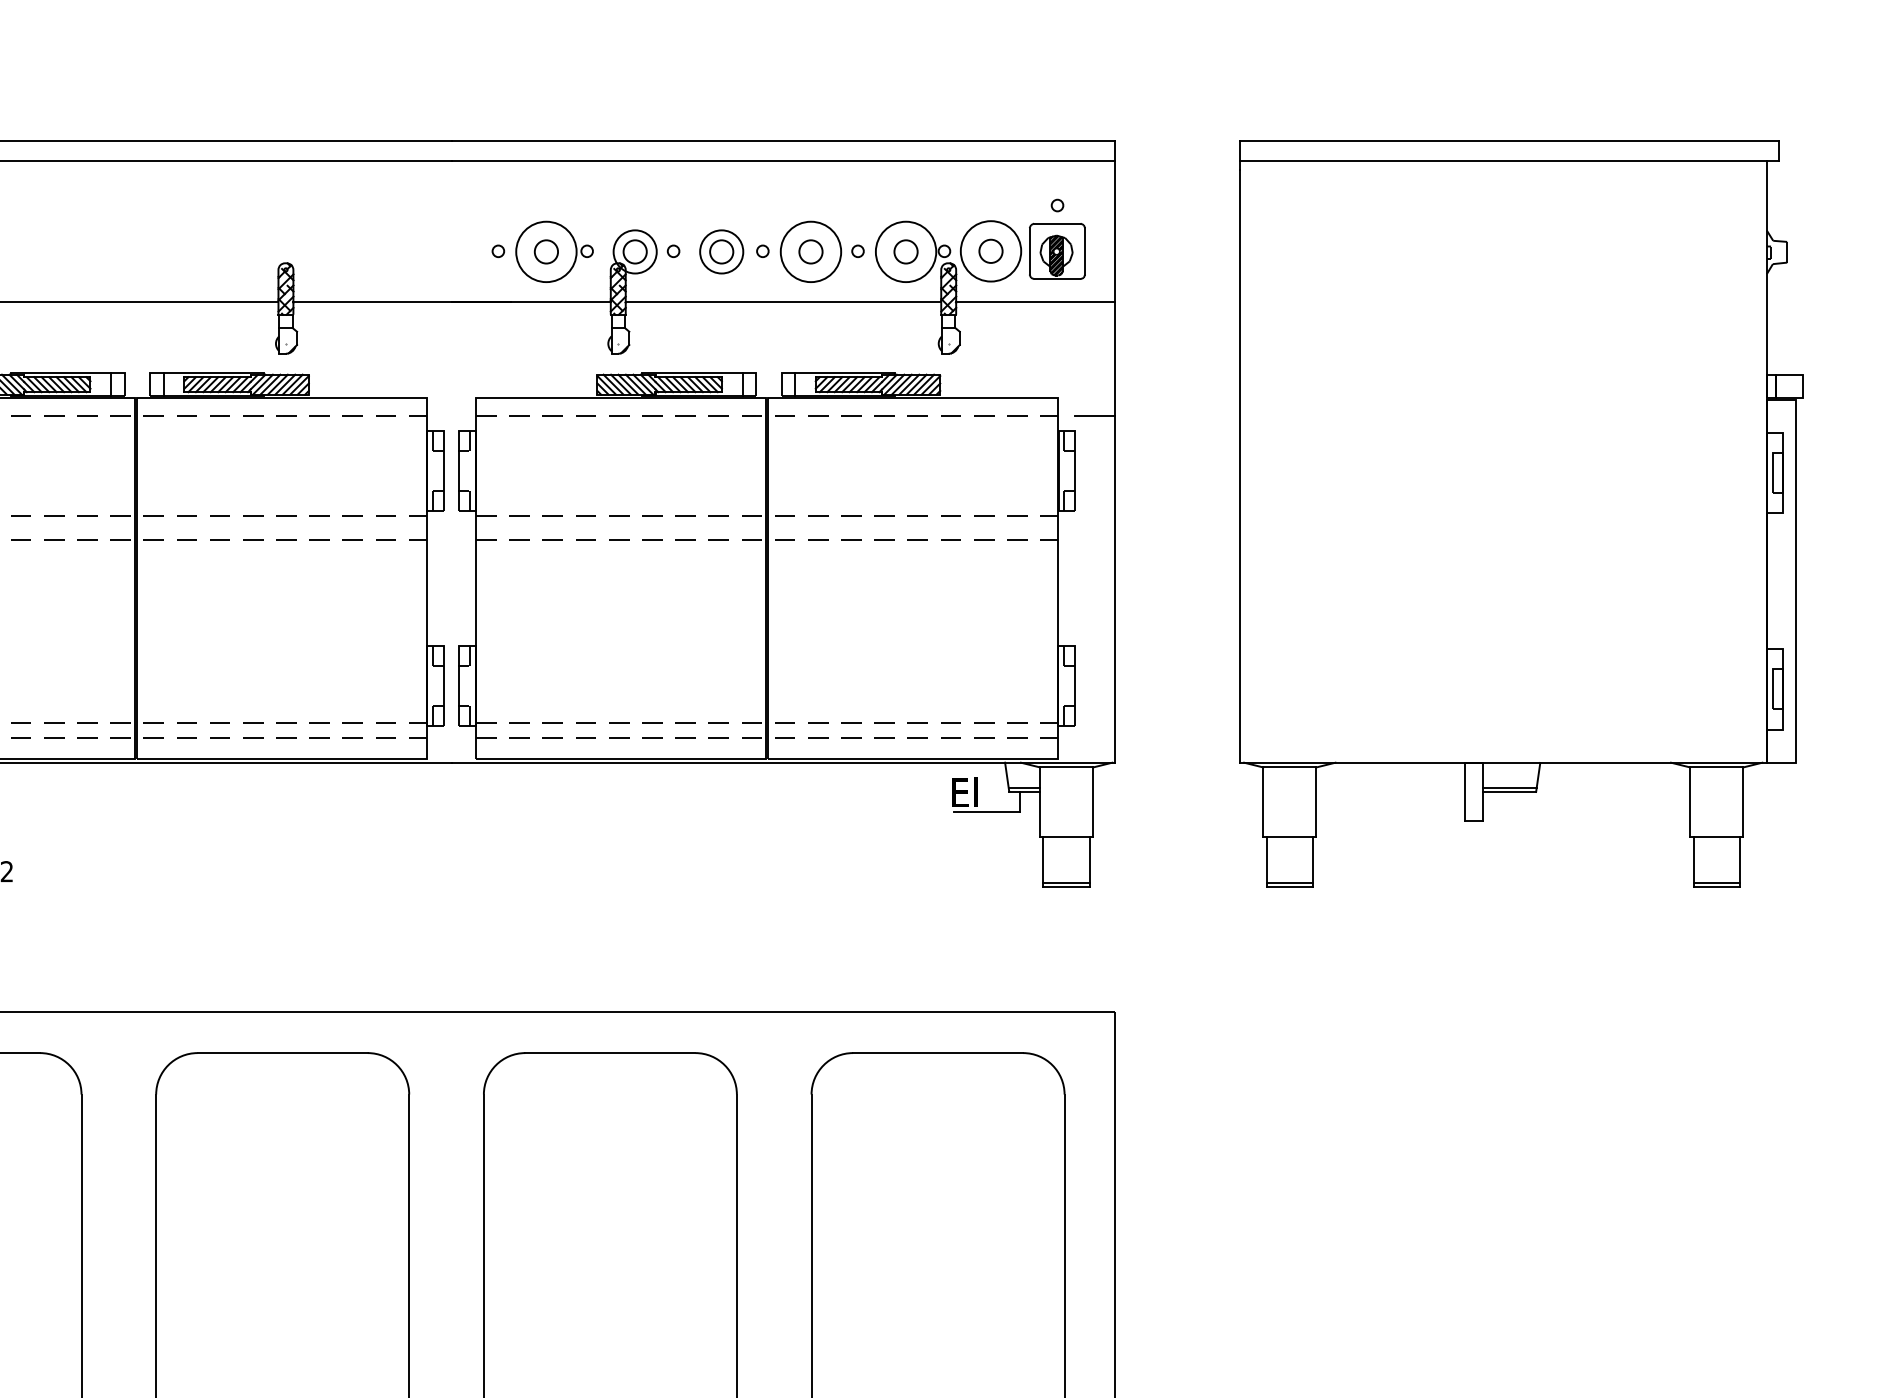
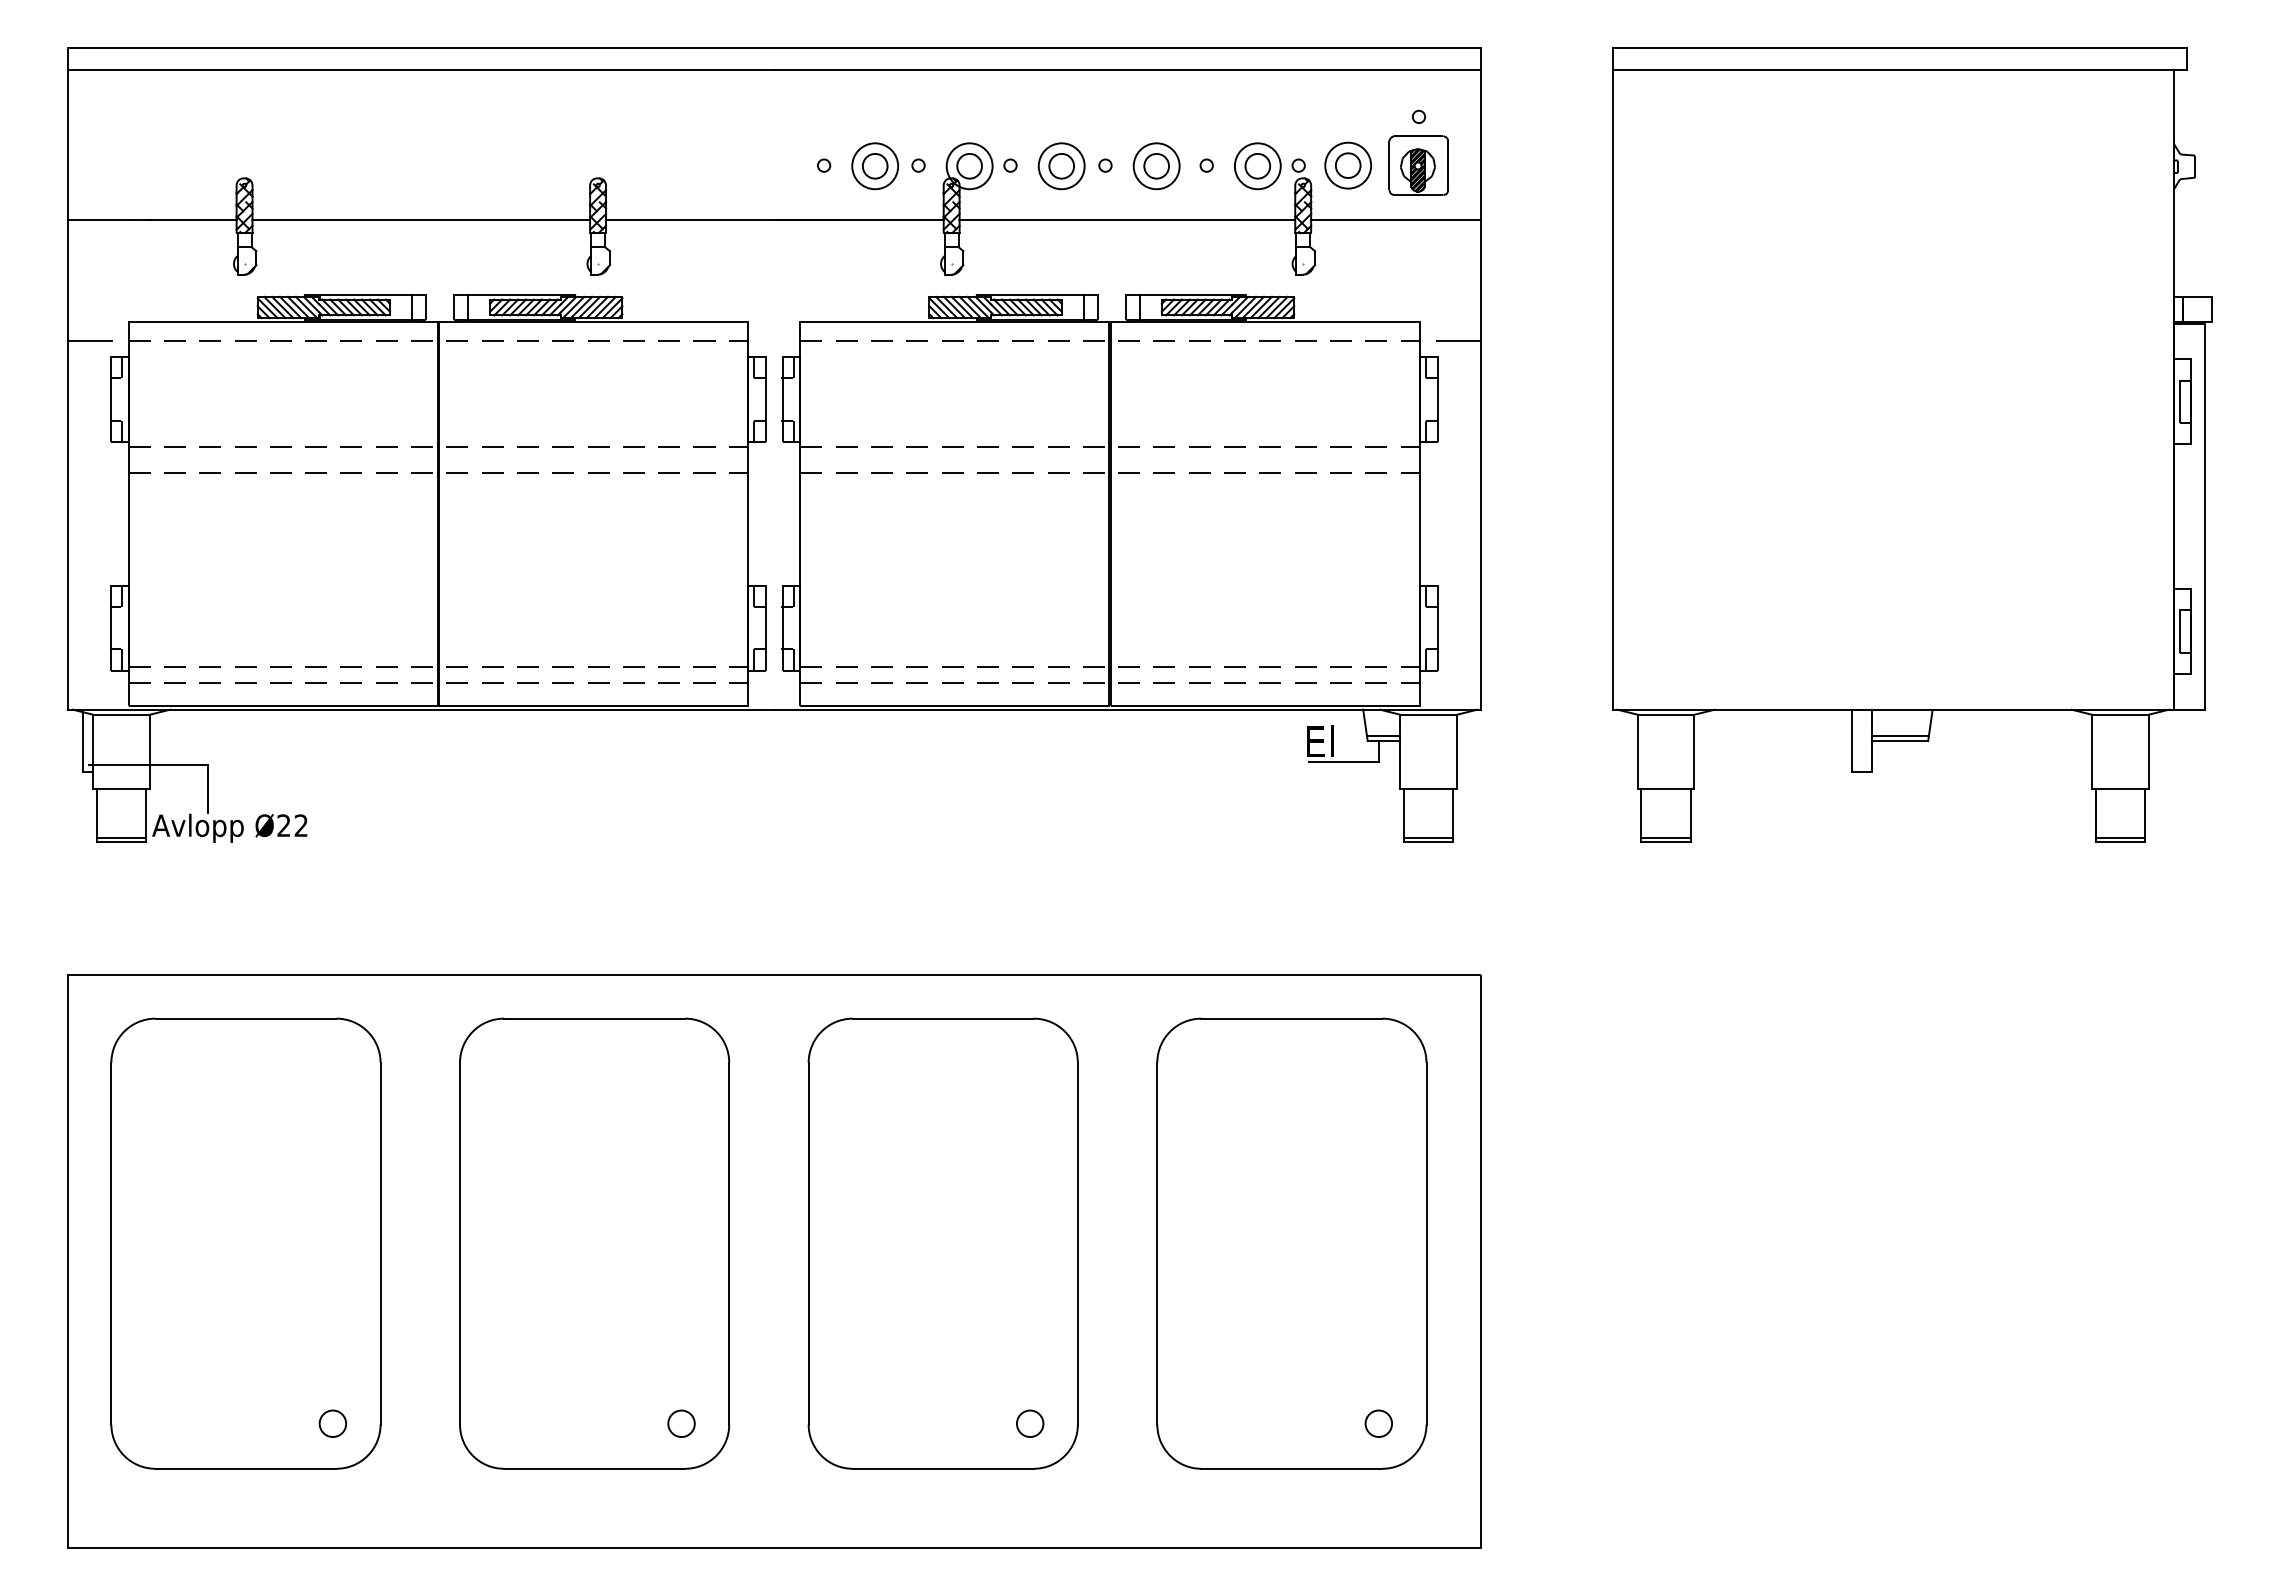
circle: (991, 251) -> (1348, 165), size x0.71
circle: (546, 252) -> (875, 166), size x0.71
circle: (810, 252) -> (1156, 166), size x0.71
circle: (905, 252) -> (1257, 166), size x0.71

